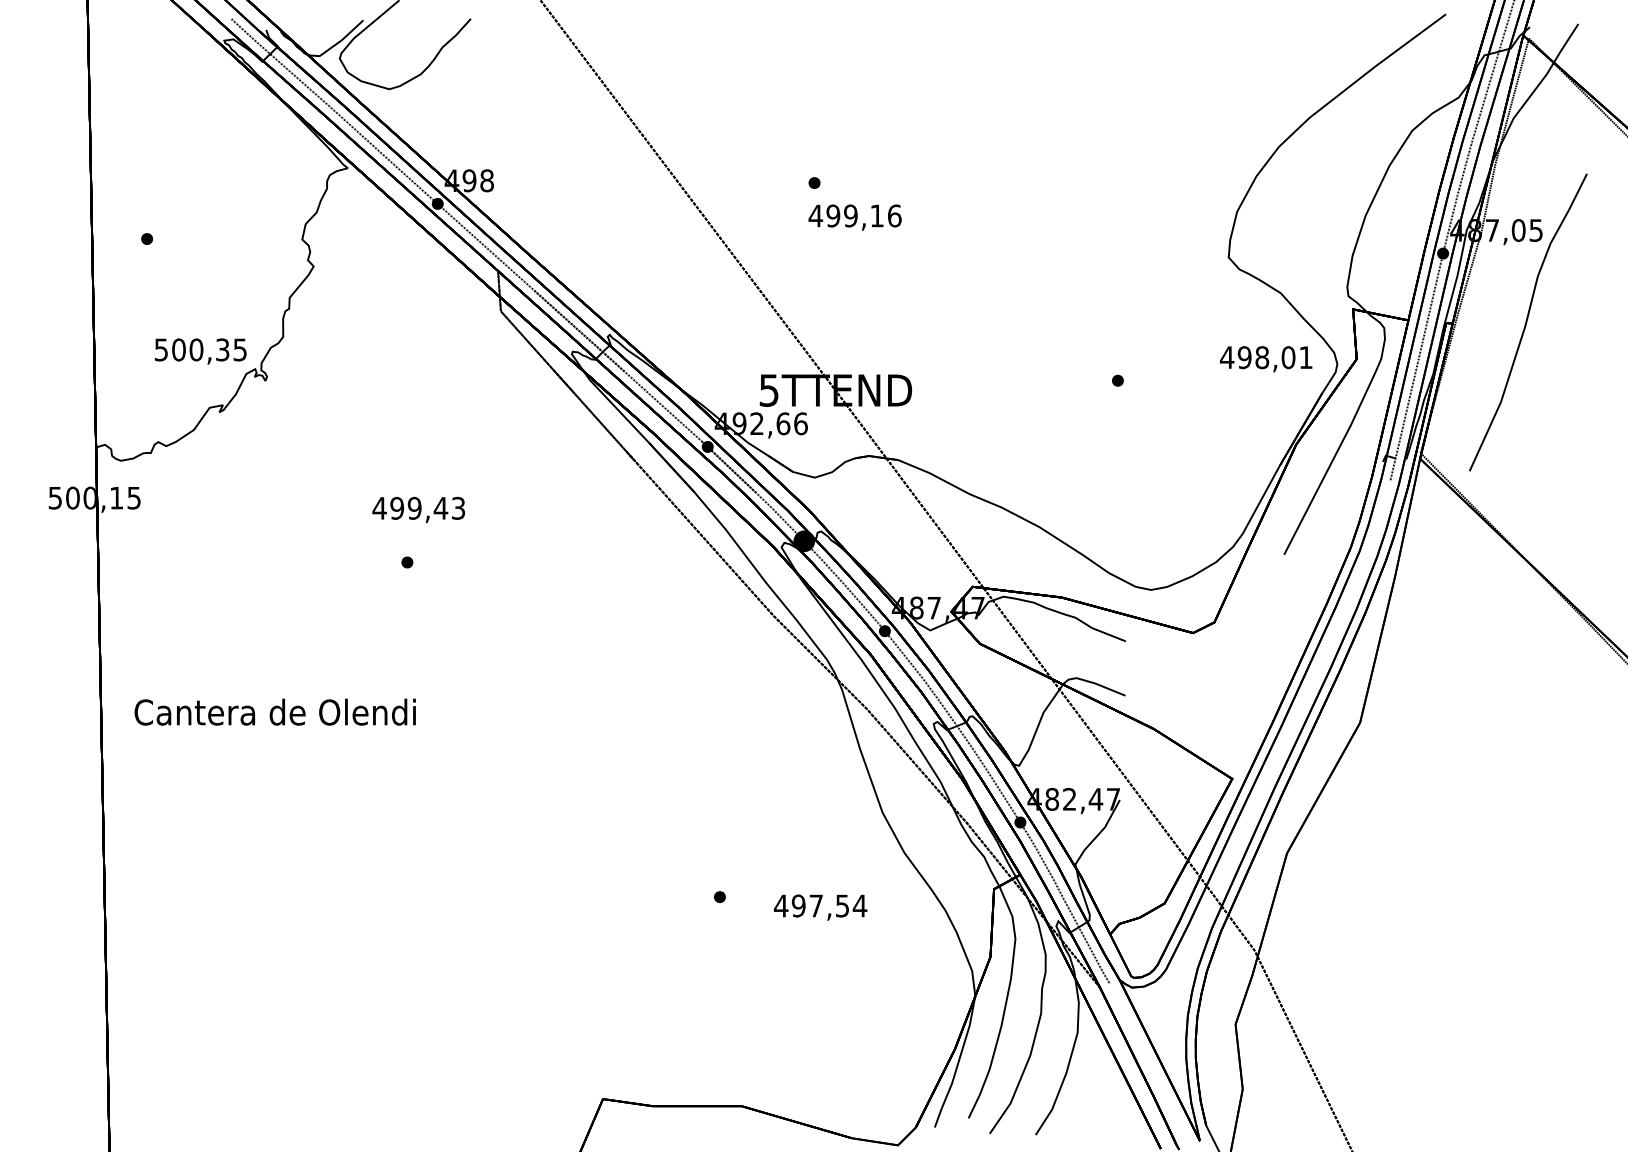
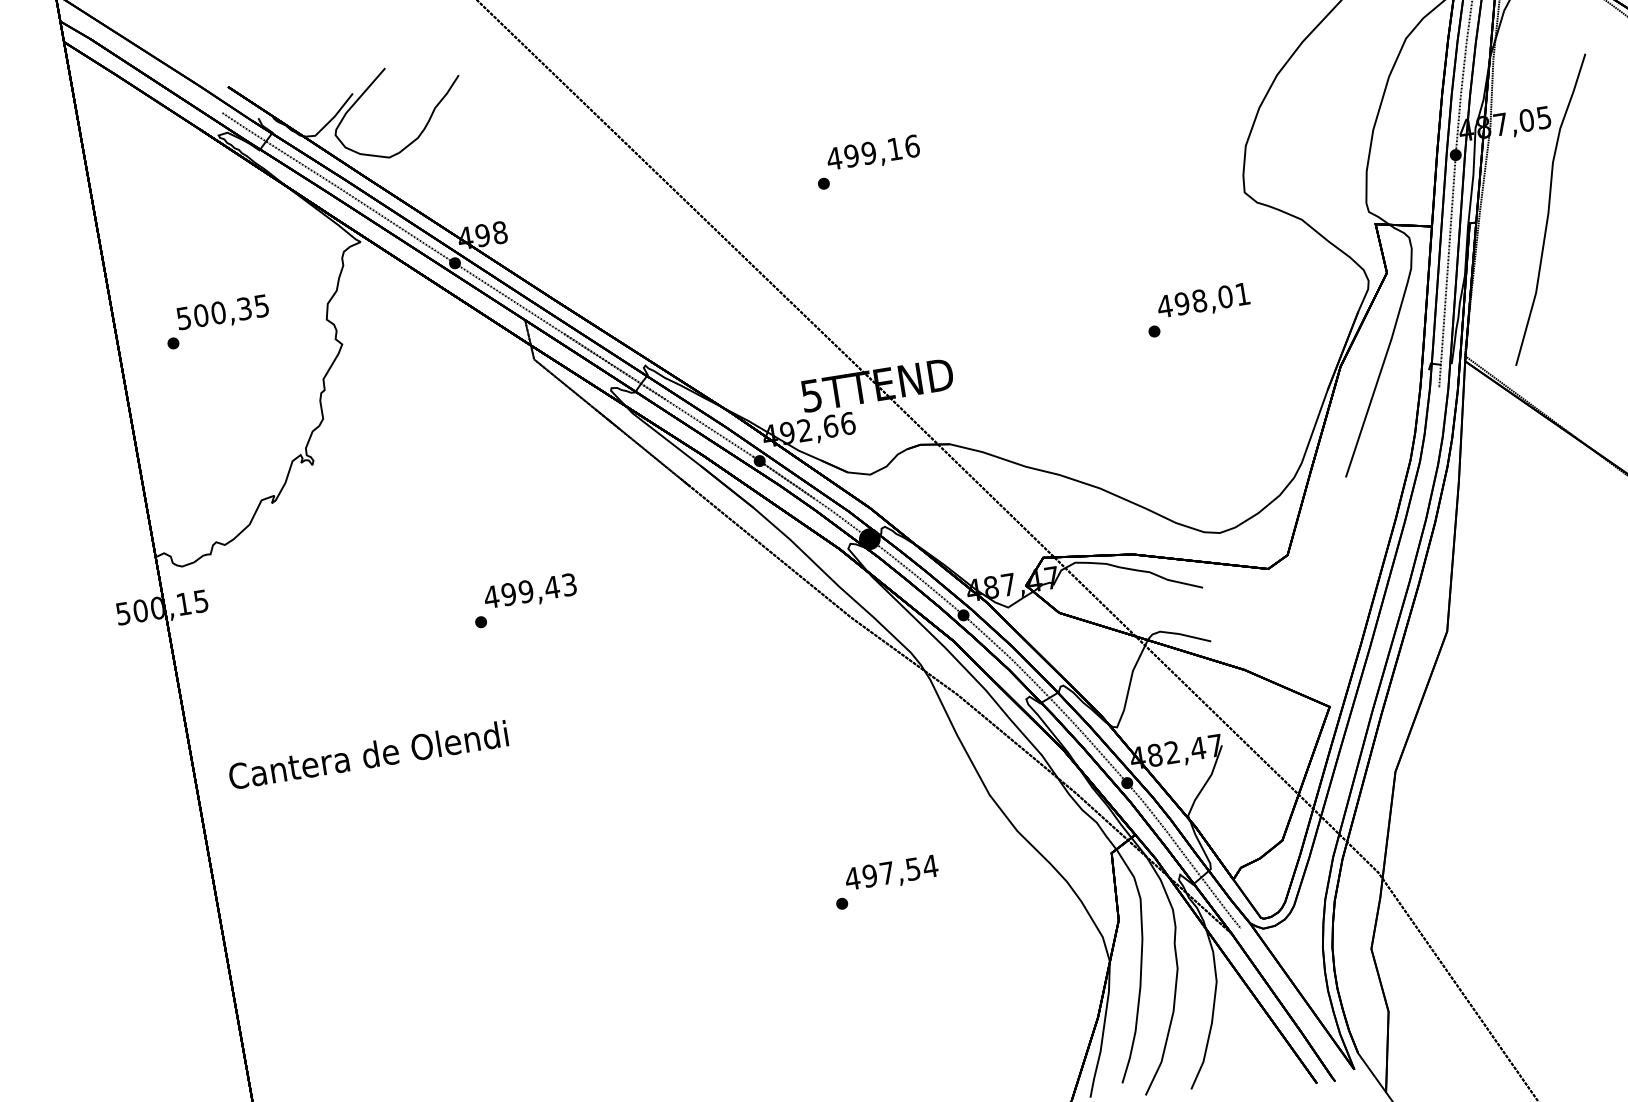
text: (854, 217) -> (872, 154), moved
text: (200, 351) -> (222, 313), moved
text: (1266, 359) -> (1204, 302), moved
text: (418, 509) -> (530, 592), moved
text: (274, 711) -> (367, 754), moved
text: (820, 907) -> (891, 874), moved

